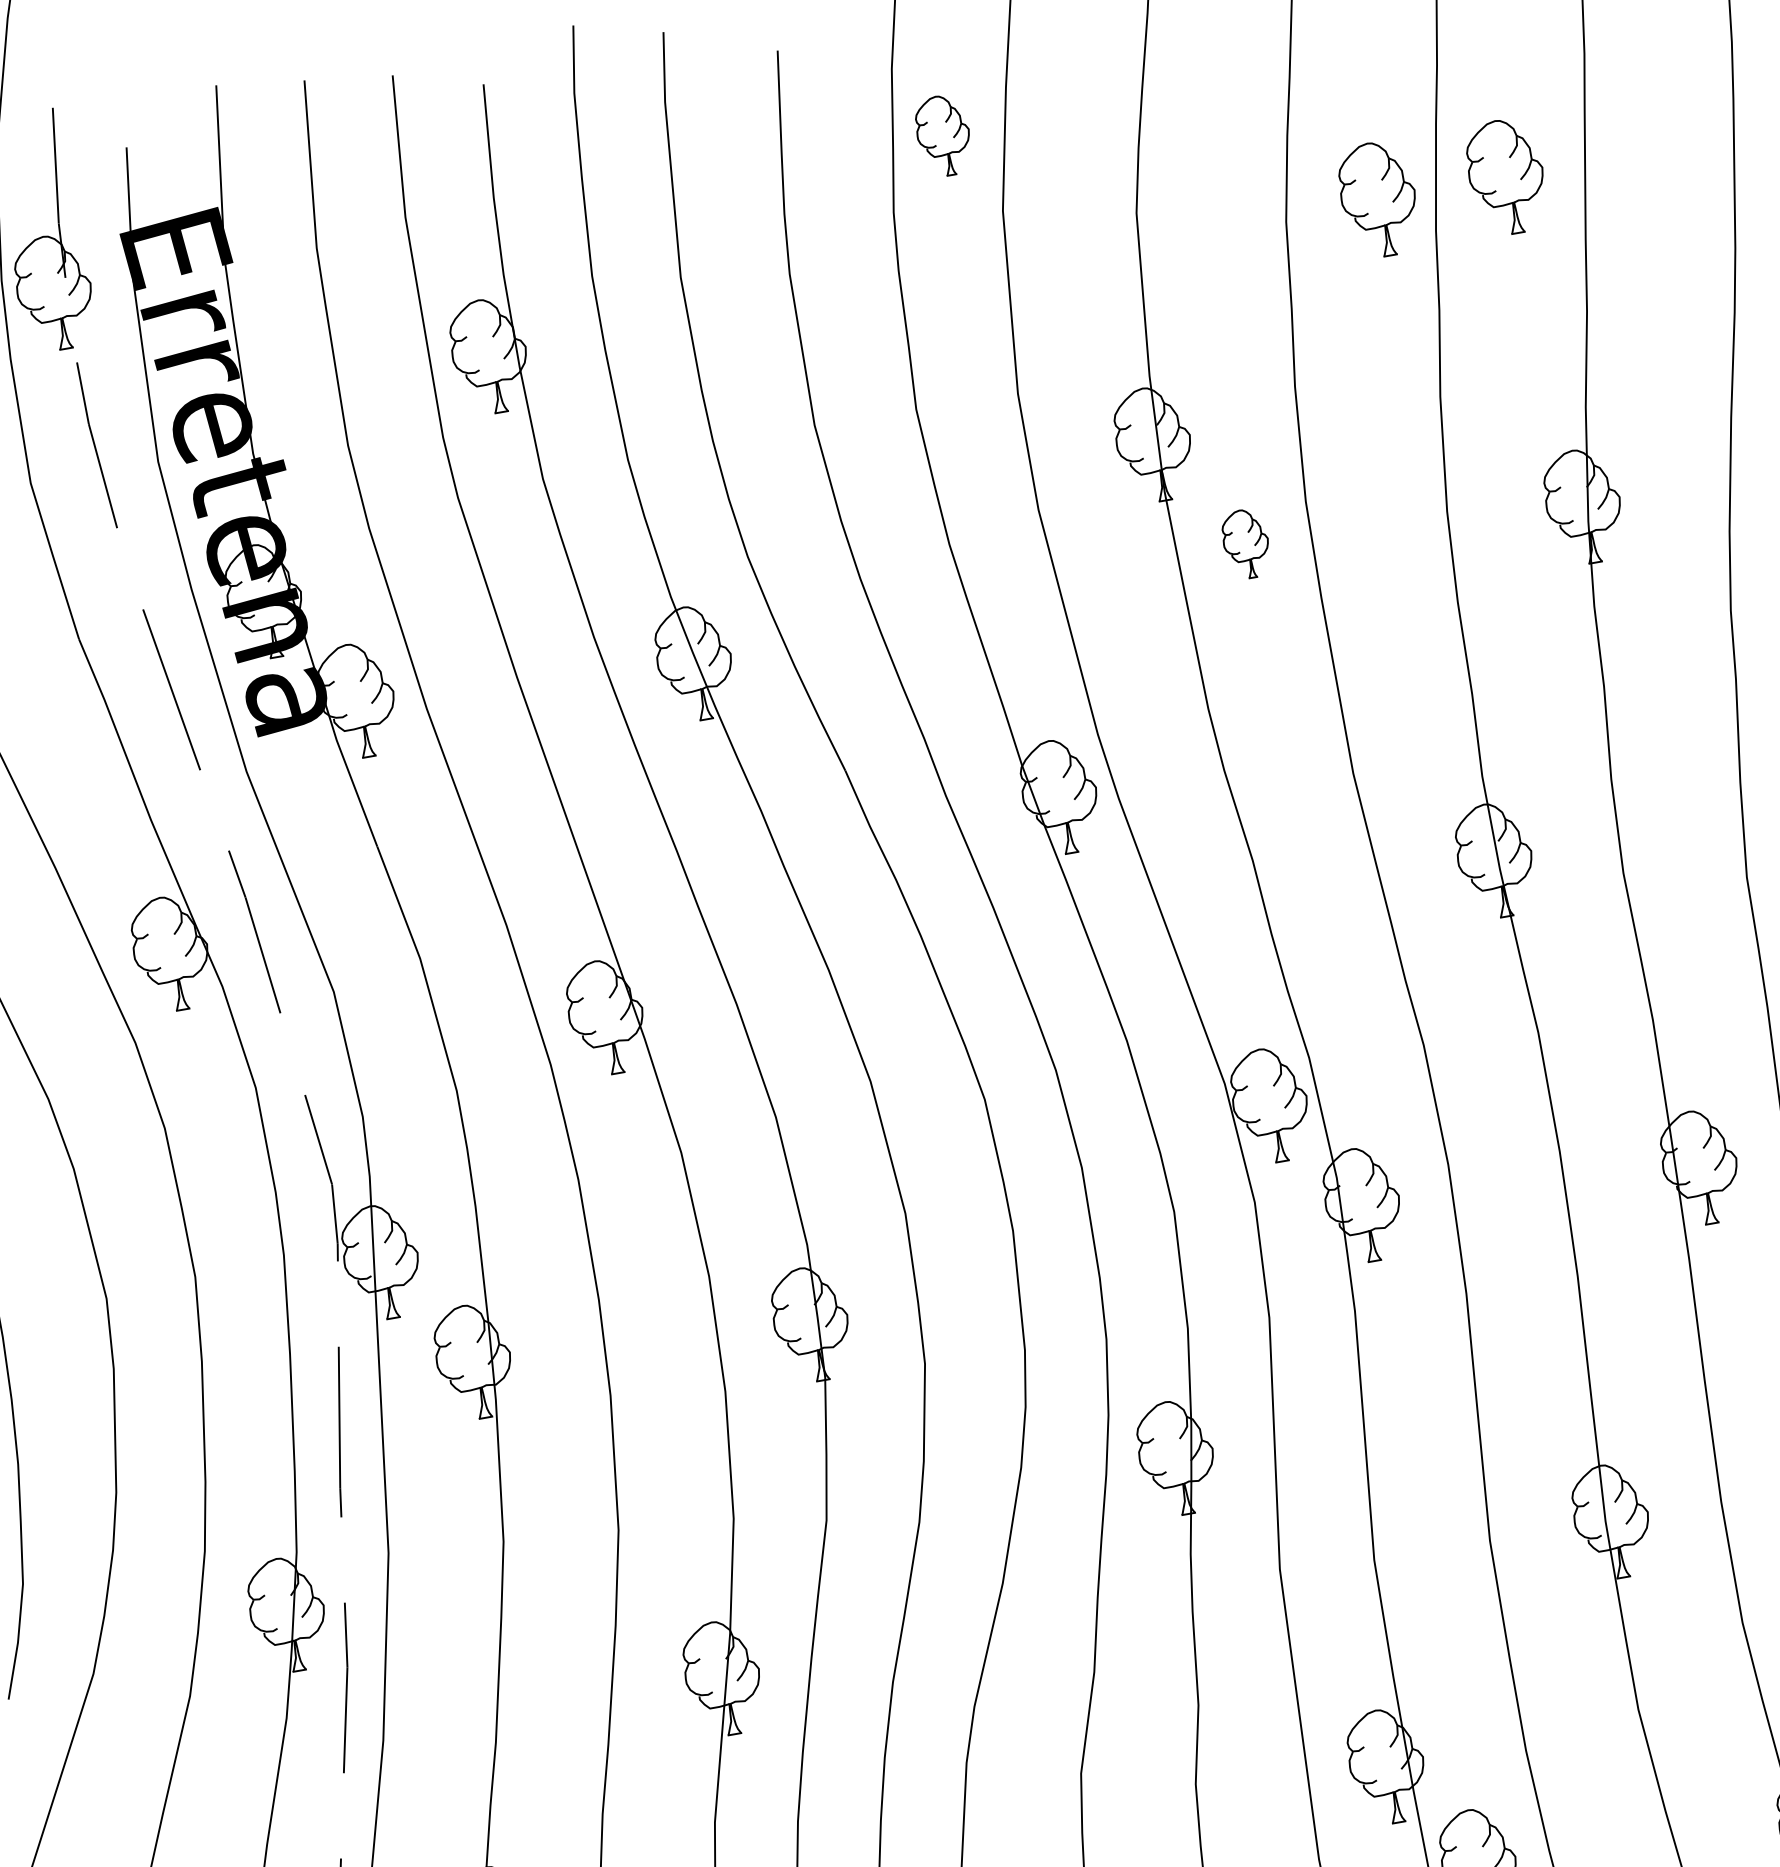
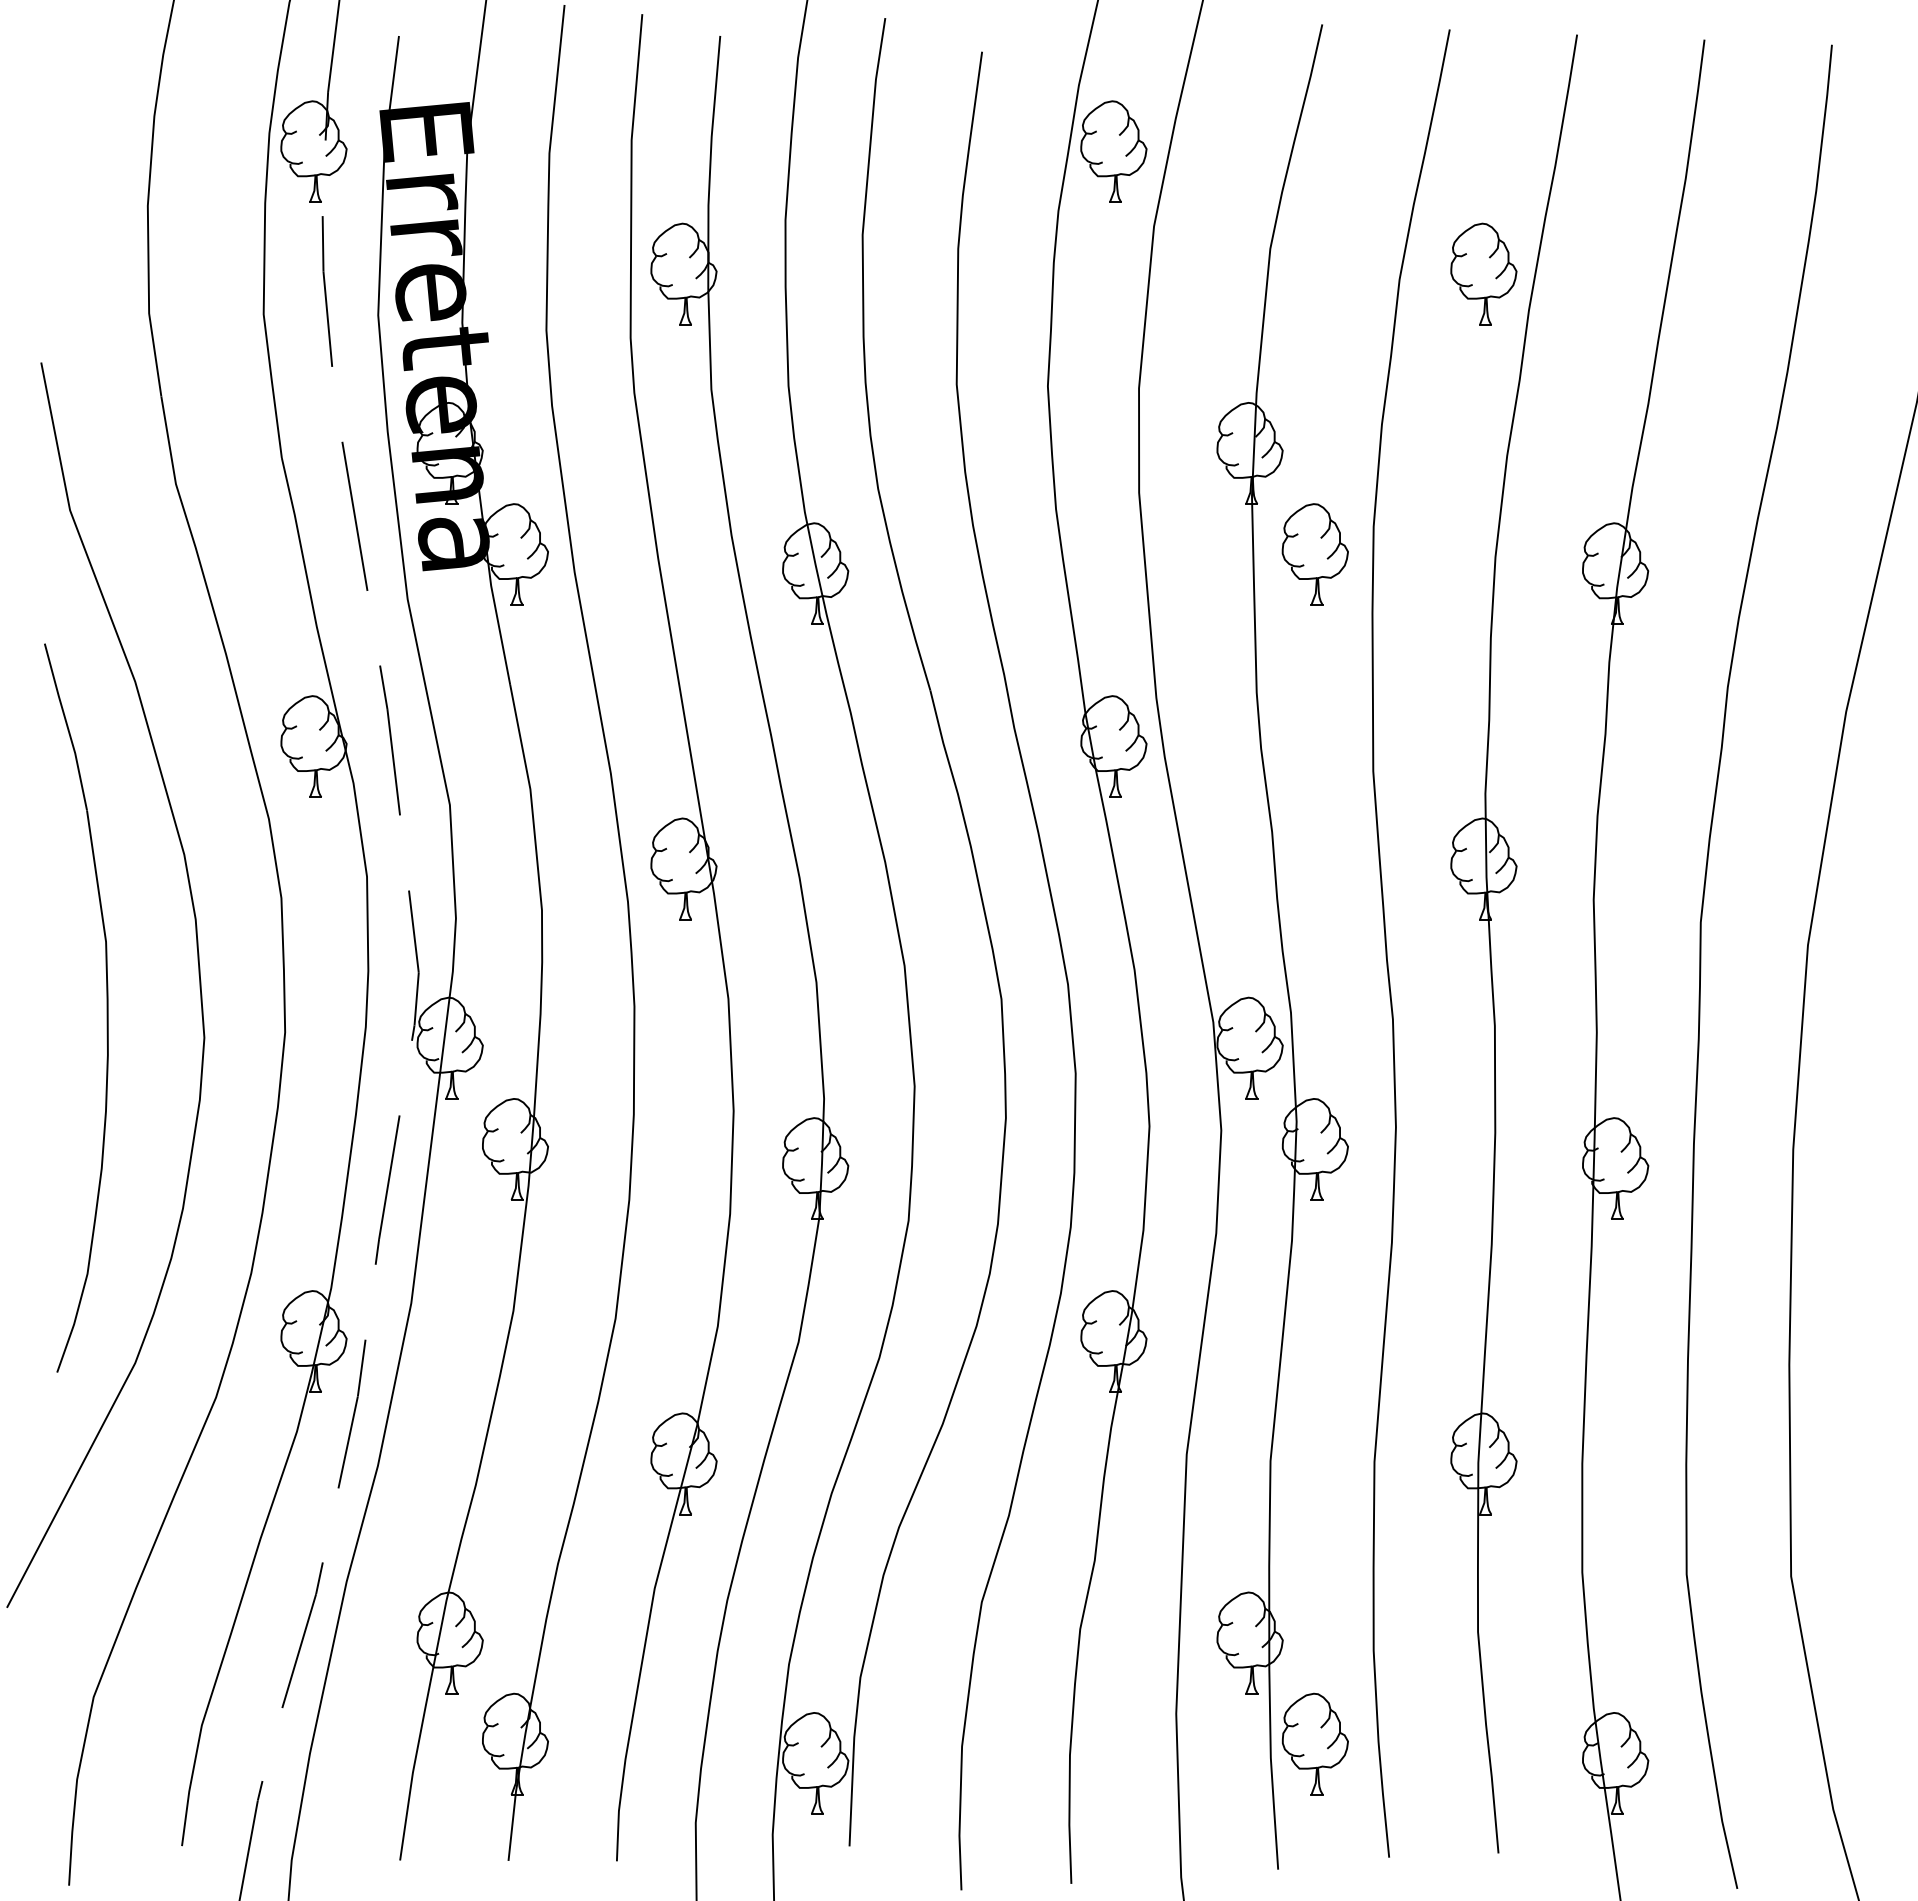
part: (943, 135) -> (1113, 151), size x1.43
part: (1506, 176) -> (1598, 273), removed
part: (1245, 544) -> (1314, 554), size x1.67

